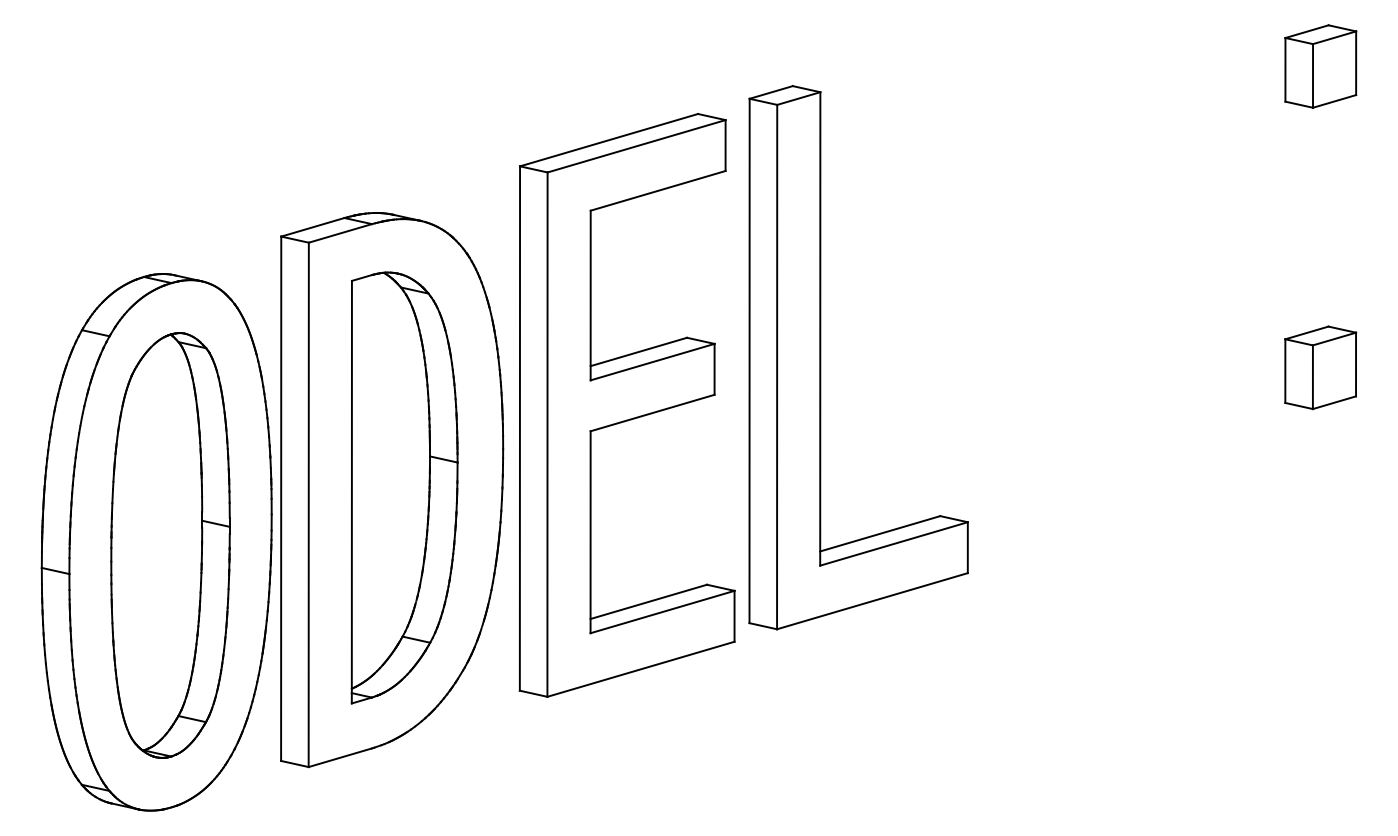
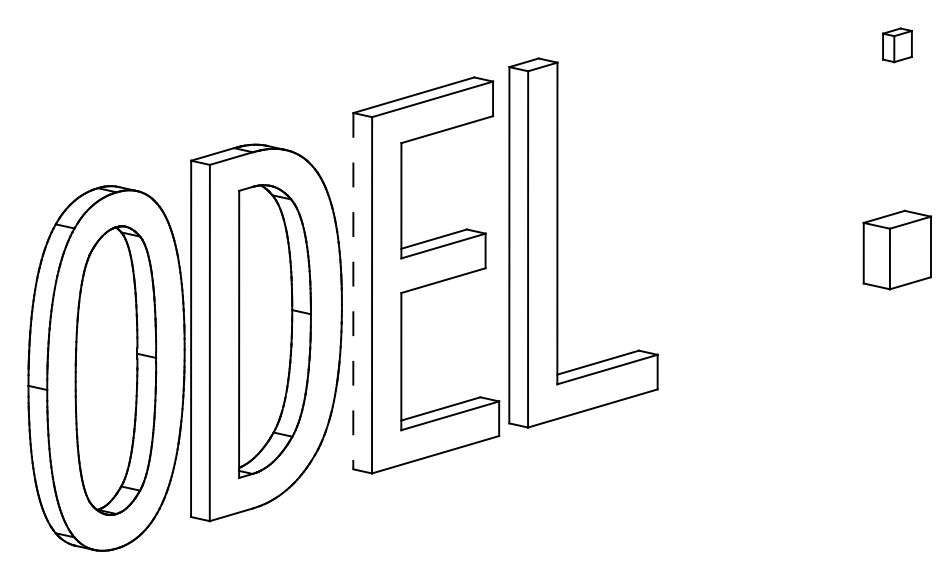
part: (1320, 66) -> (897, 45), size x0.6
part: (1320, 367) -> (897, 249), size x1.4
line: (520, 429) -> (353, 291), solid -> dashed

